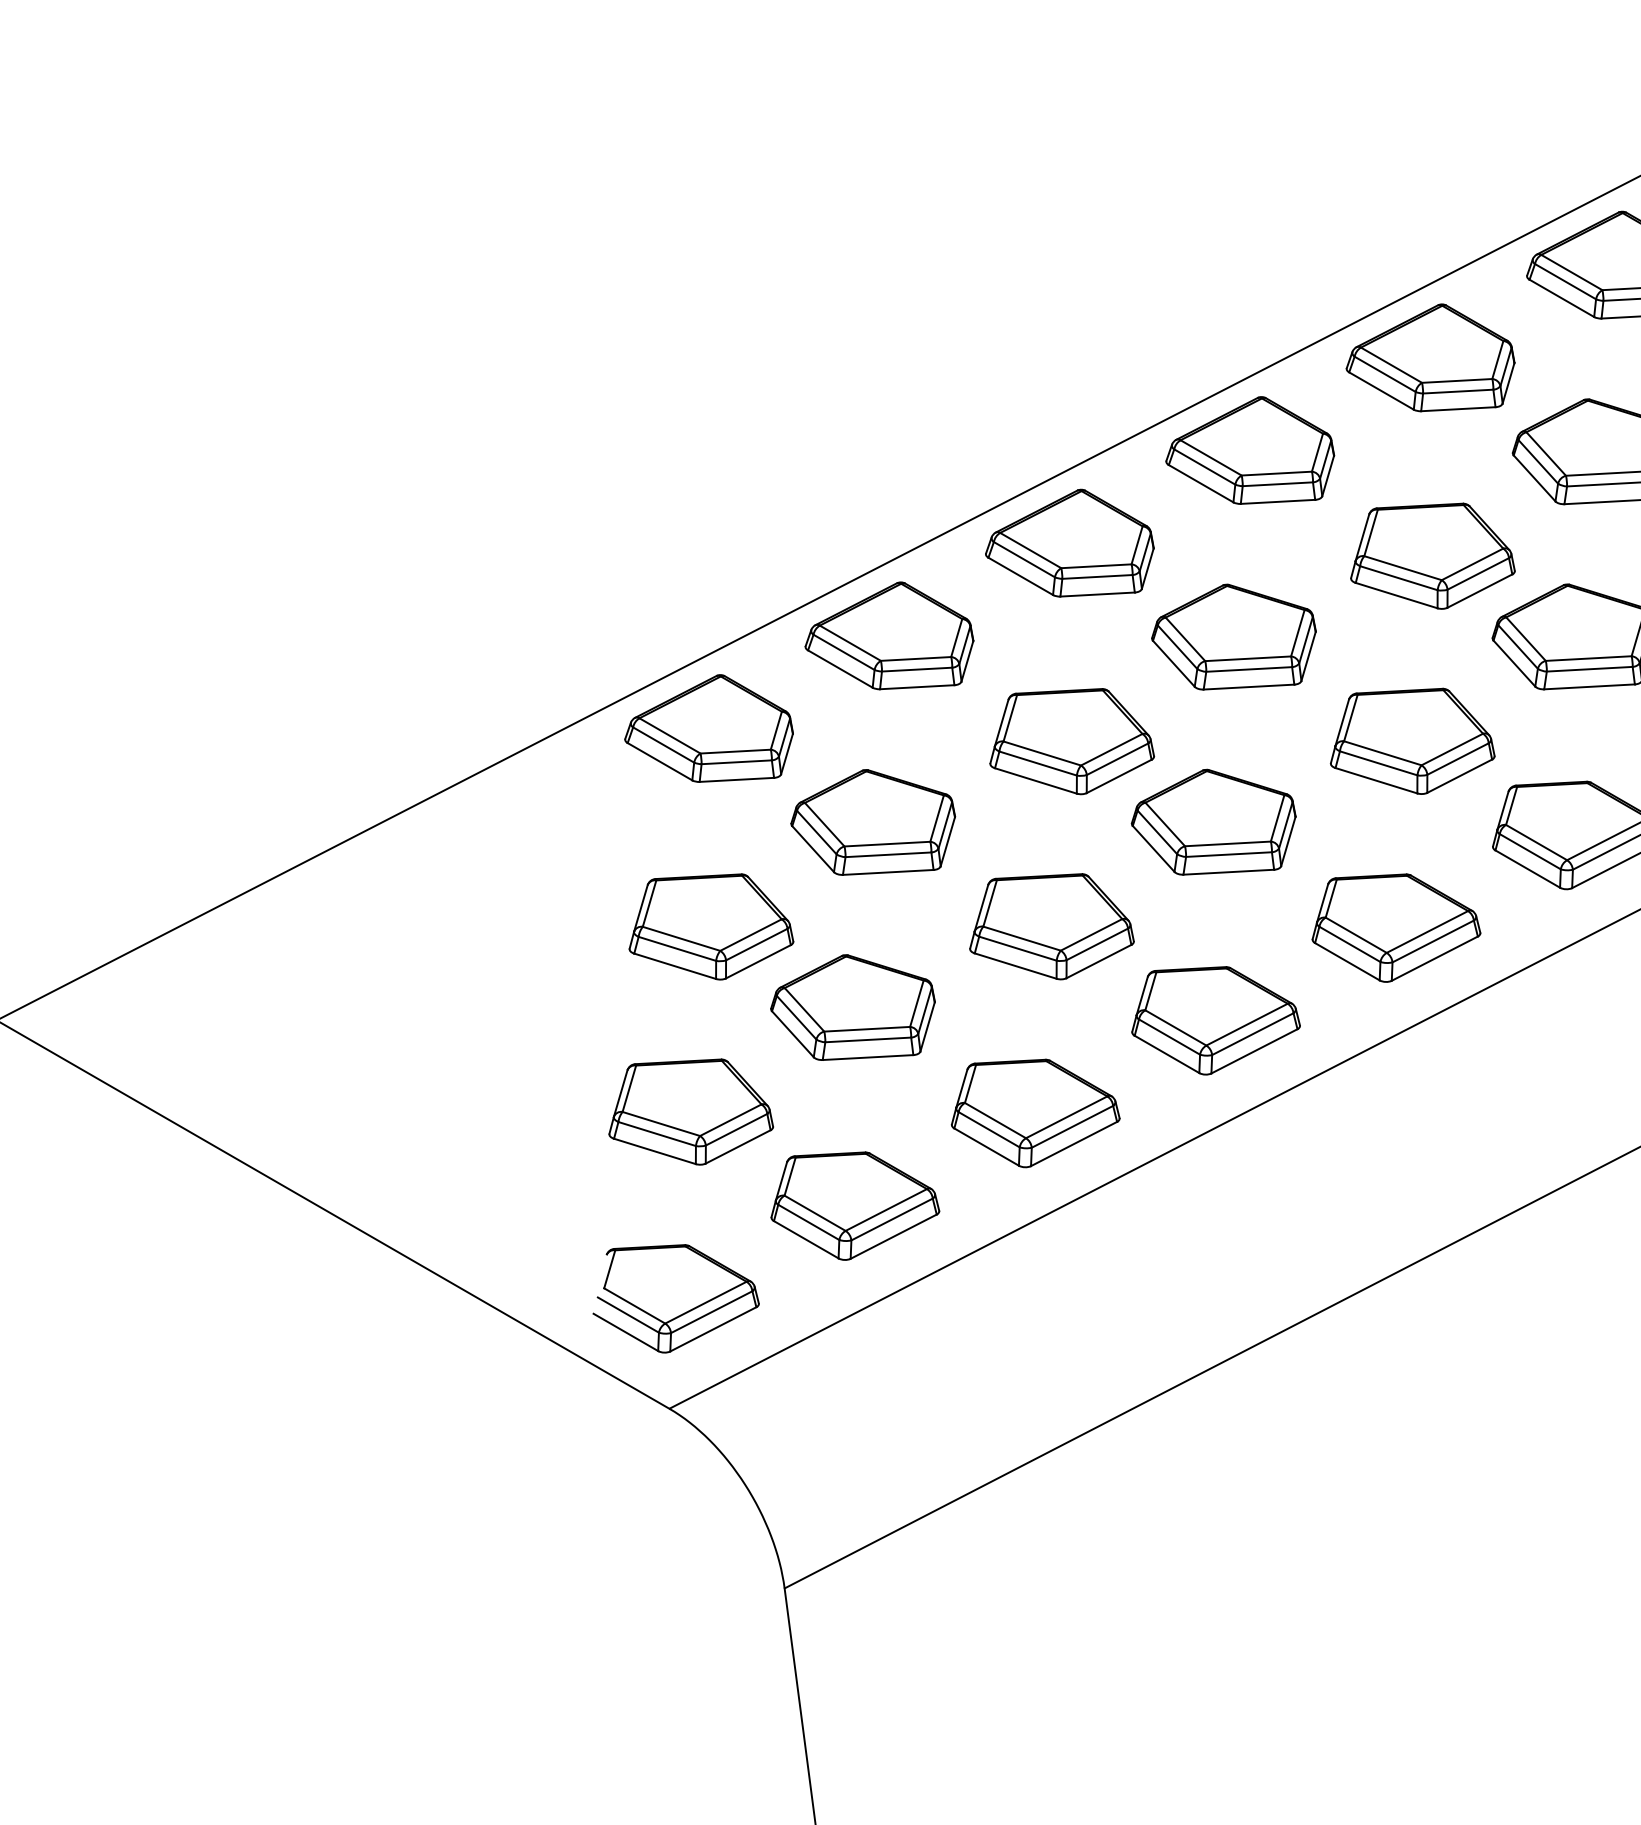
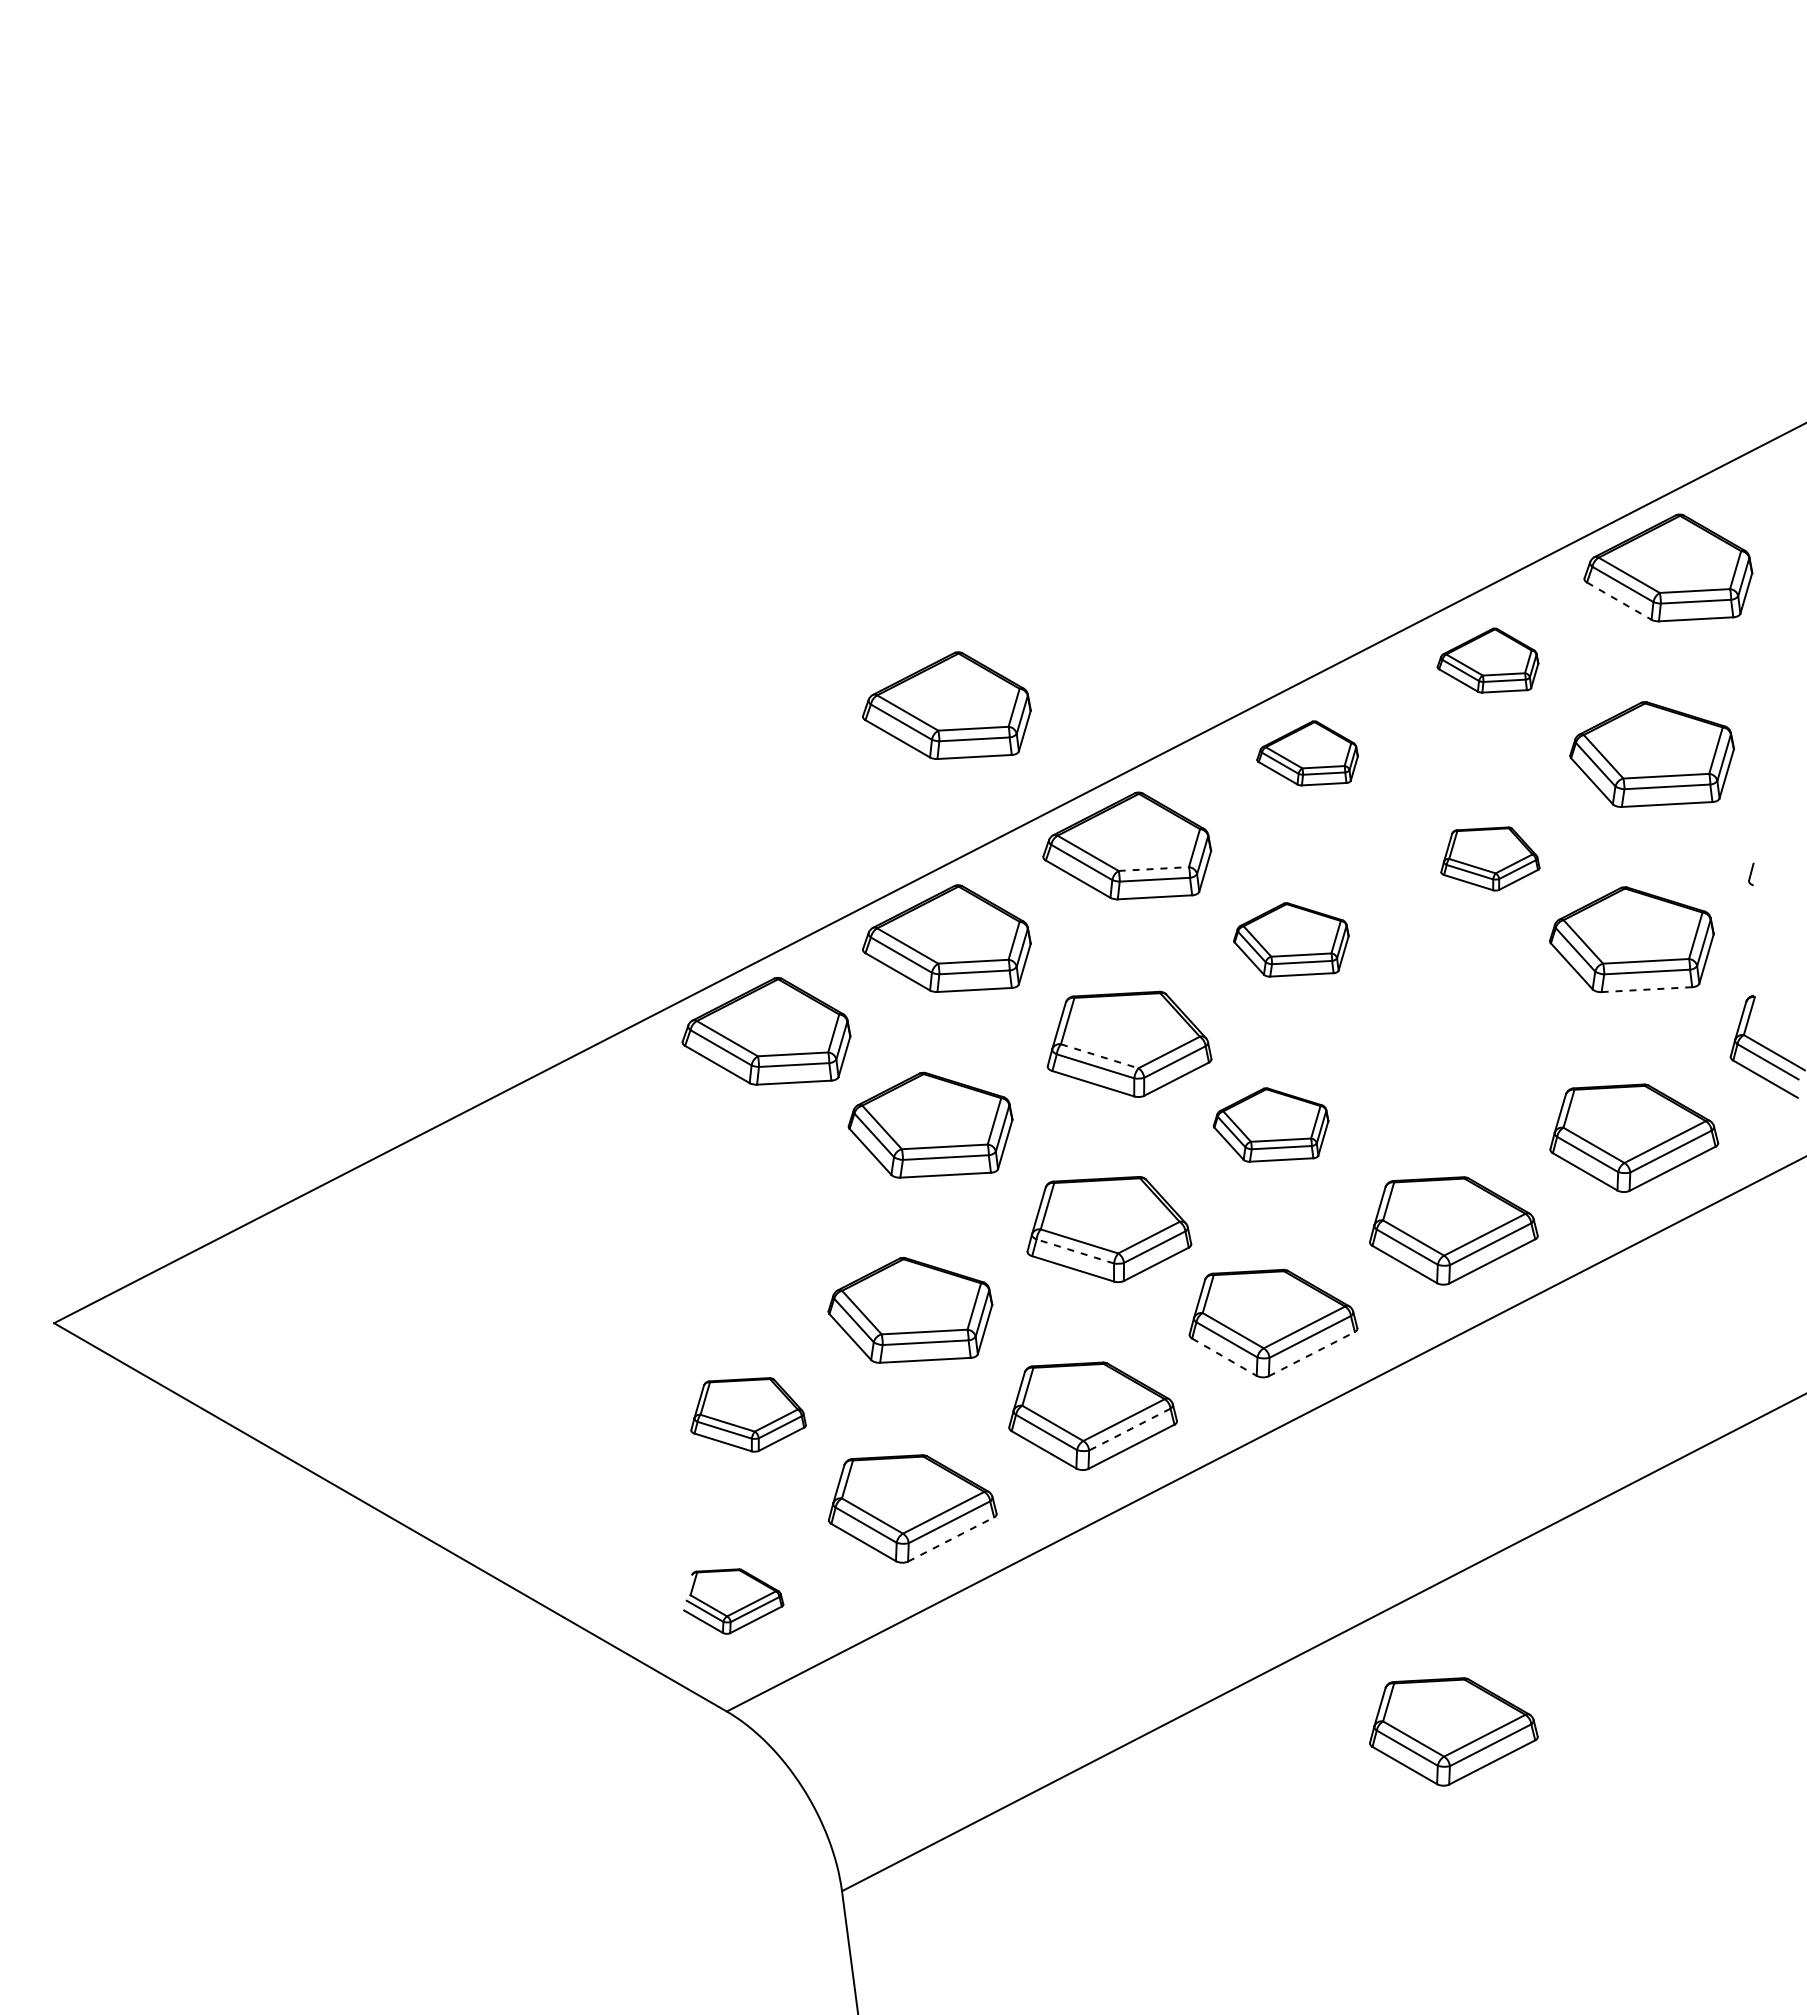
line: (1562, 298) -> (1619, 601), solid -> dashed
part: (1430, 357) -> (1487, 660), size x0.6
part: (889, 402) -> (946, 705), added
part: (1250, 450) -> (1307, 753), size x0.6
part: (1433, 555) -> (1490, 858), size x0.6
line: (1097, 566) -> (1154, 869), solid -> dashed
part: (1234, 636) -> (1291, 939), size x0.7
line: (1590, 686) -> (1647, 989), solid -> dashed
part: (1412, 740) -> (1469, 1043), removed
line: (1042, 753) -> (1099, 1056), solid -> dashed
part: (1213, 821) -> (1270, 1124), size x0.7
part: (711, 926) -> (768, 1229), removed
line: (1018, 948) -> (1075, 1251), solid -> dashed
line: (1255, 1050) -> (1312, 1353), solid -> dashed
line: (1167, 1054) -> (1224, 1357), solid -> dashed
part: (691, 1111) -> (748, 1414), size x0.7
line: (1072, 1126) -> (1129, 1429), solid -> dashed
line: (894, 1236) -> (951, 1539), solid -> dashed
part: (676, 1298) -> (733, 1601), size x0.6
part: (1396, 1428) -> (1453, 1731), added

